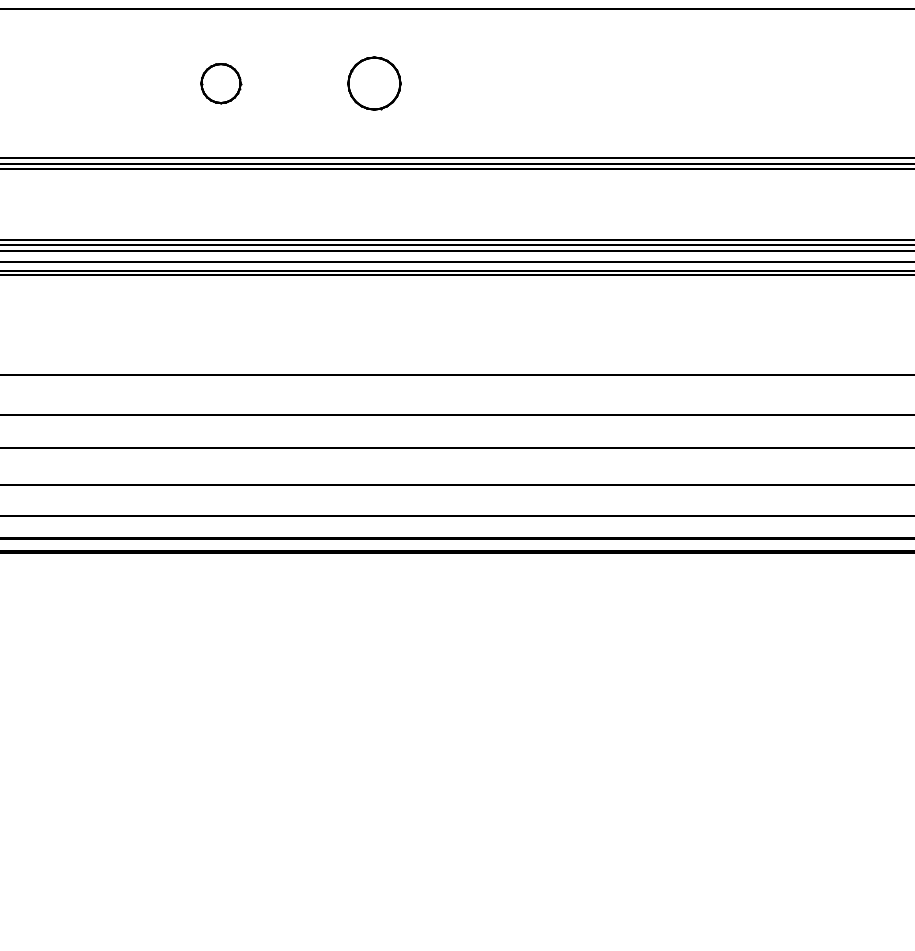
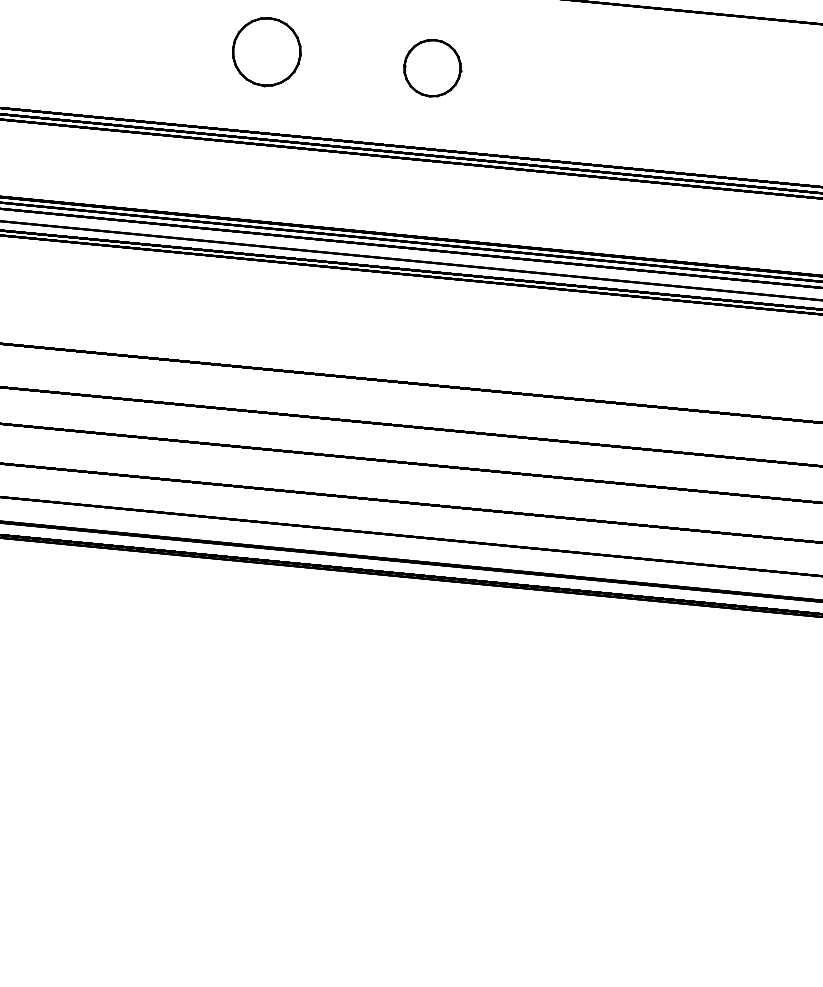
part: (221, 83) -> (267, 52), size x1.6

